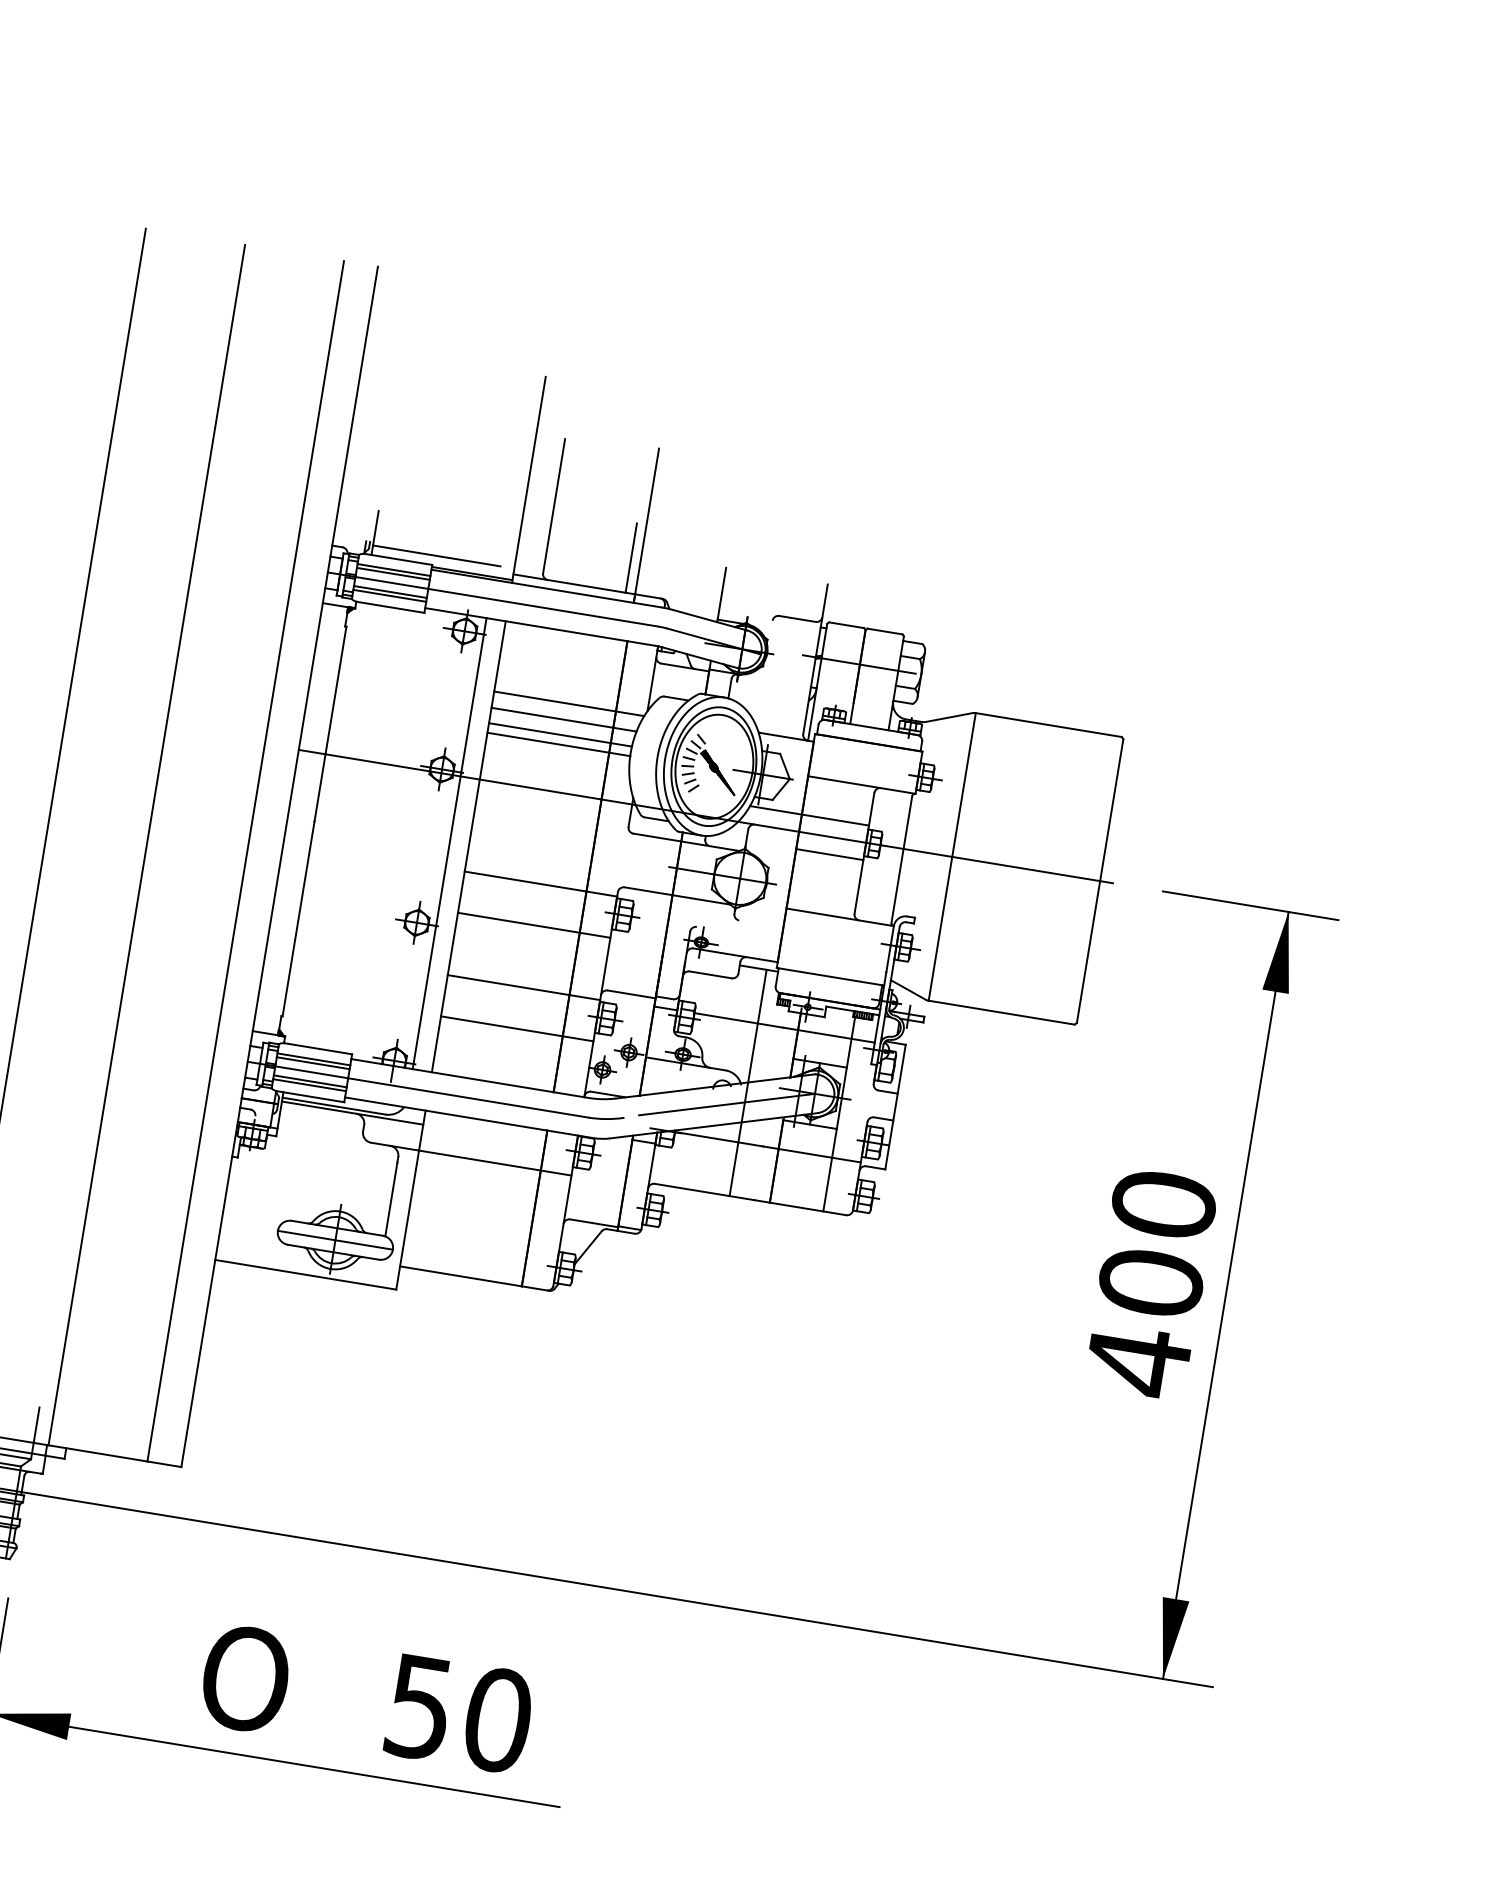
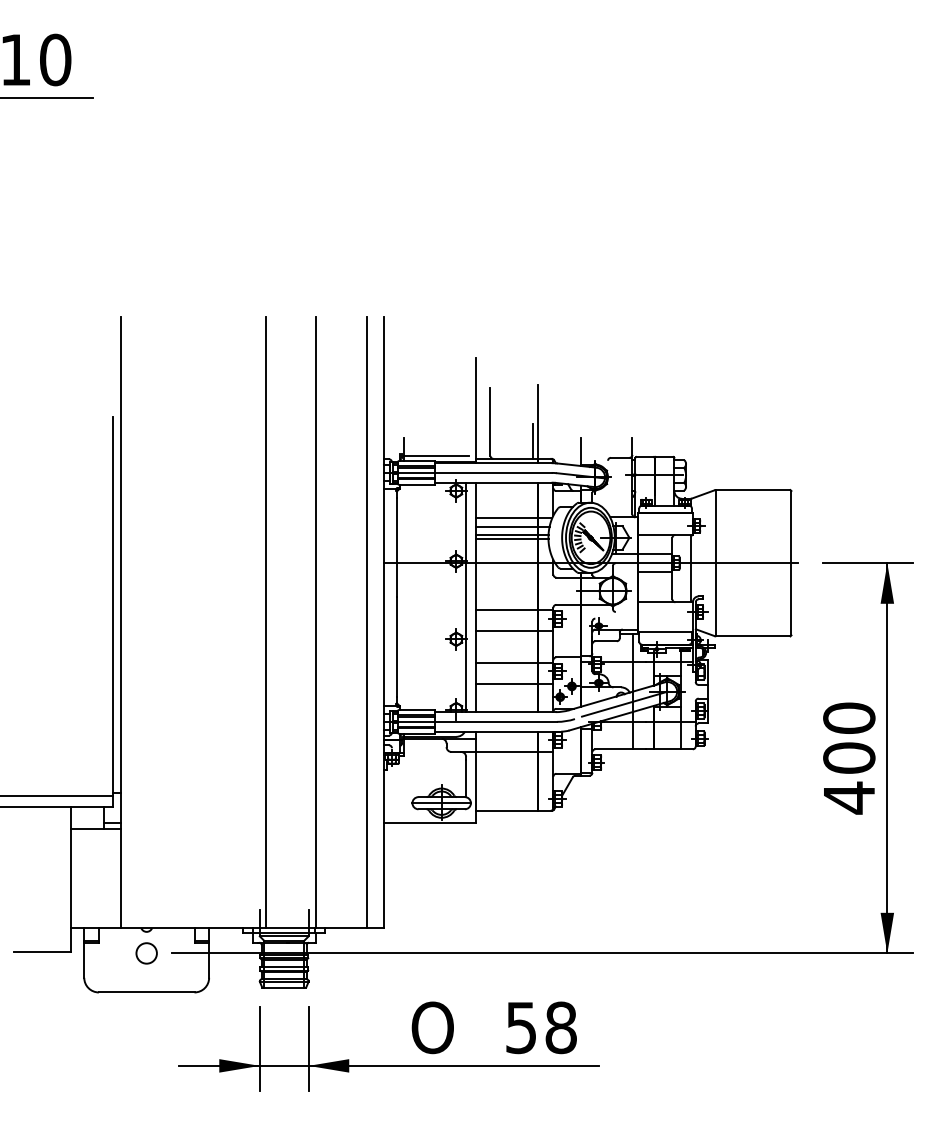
text: (498, 1719) -> (561, 1027), 50 -> 58

